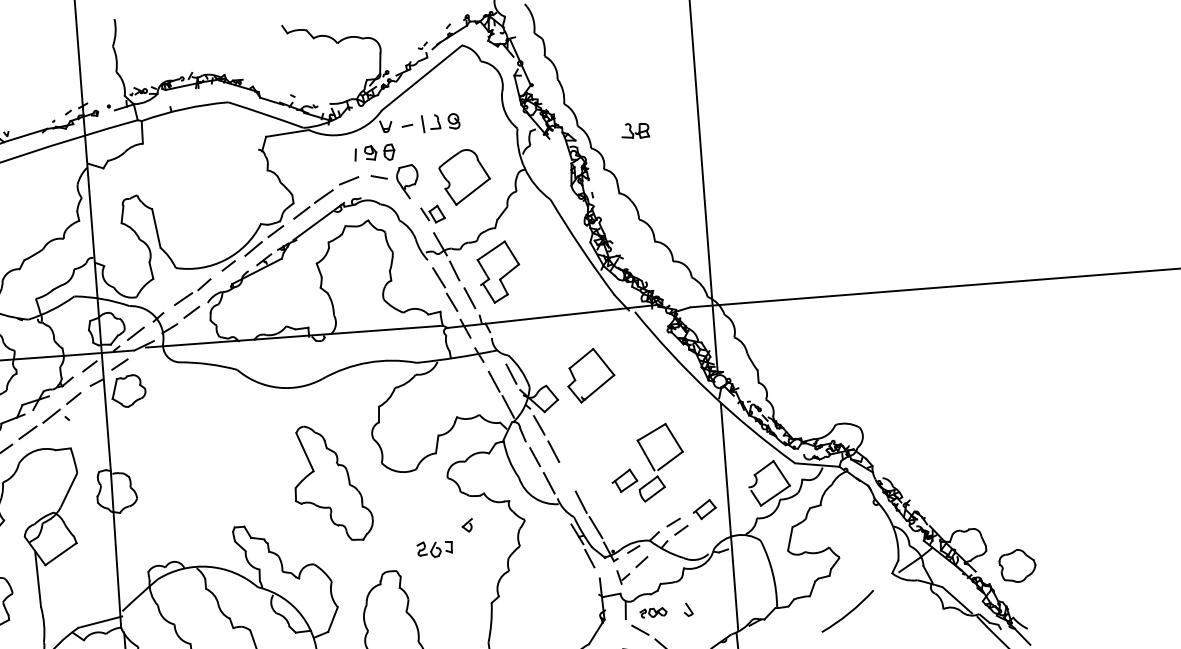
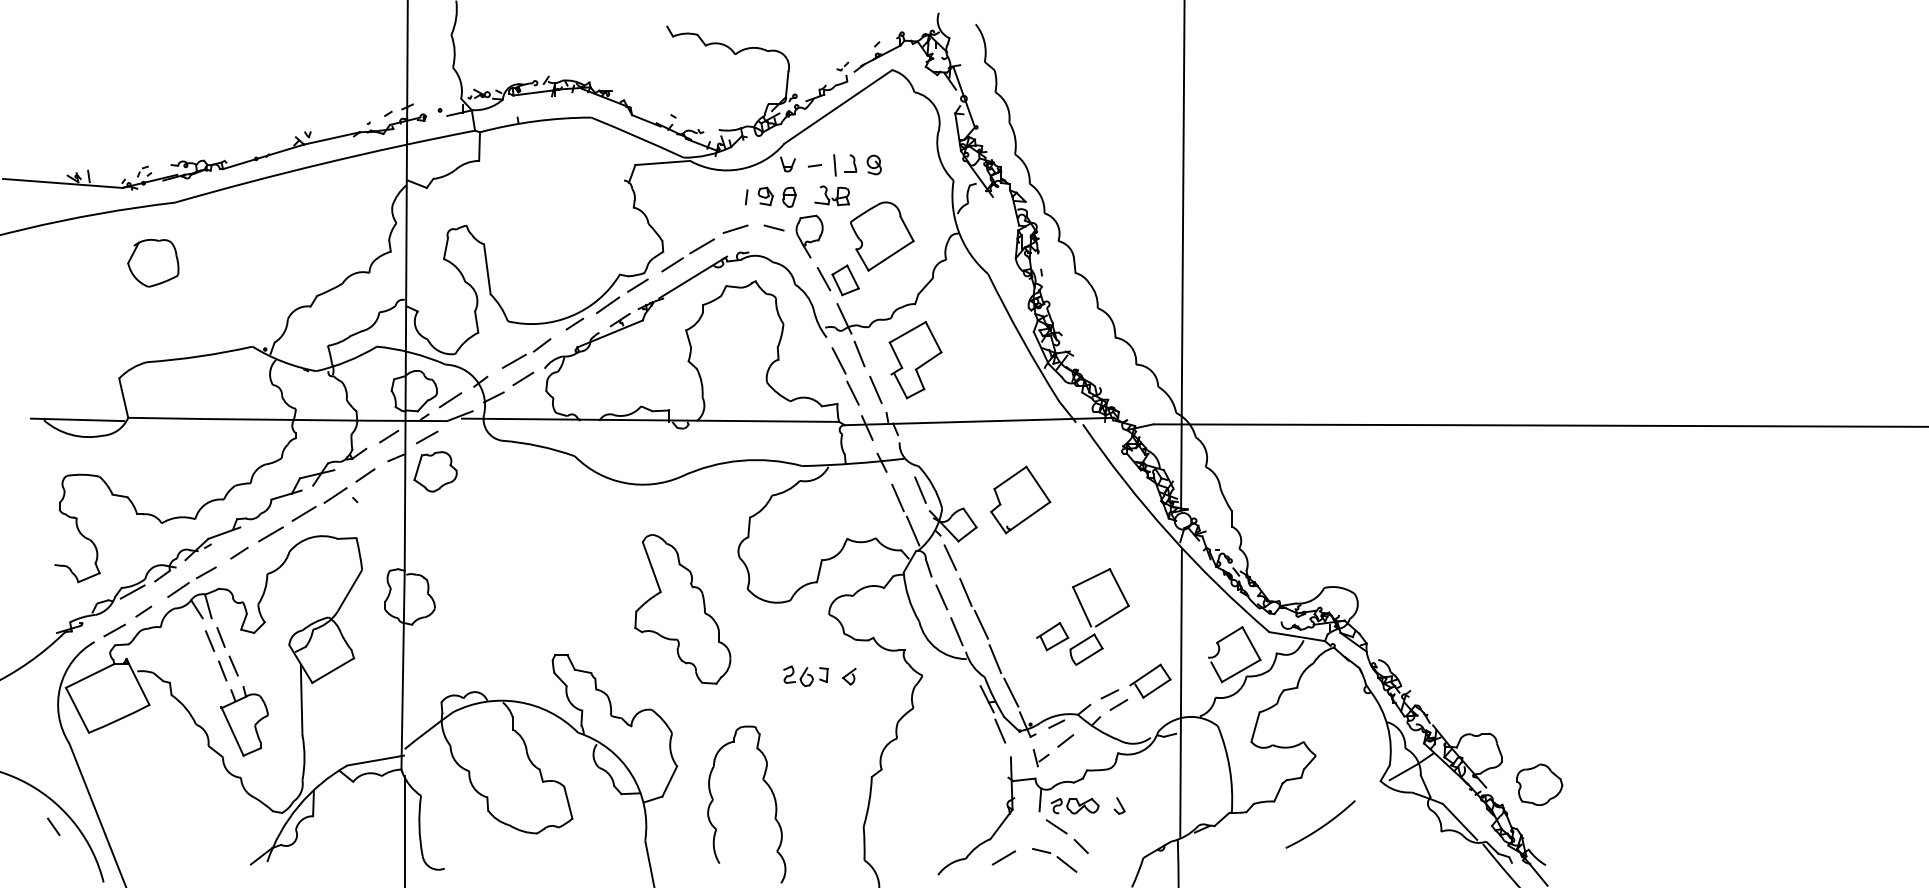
part: (634, 130) -> (831, 195), moved
part: (432, 214) -> (837, 280), size x1.43
line: (568, 475) -> (981, 624), added
part: (704, 509) -> (1150, 680), size x1.43
part: (434, 549) -> (805, 676), moved
part: (653, 613) -> (1074, 806), size x1.43

